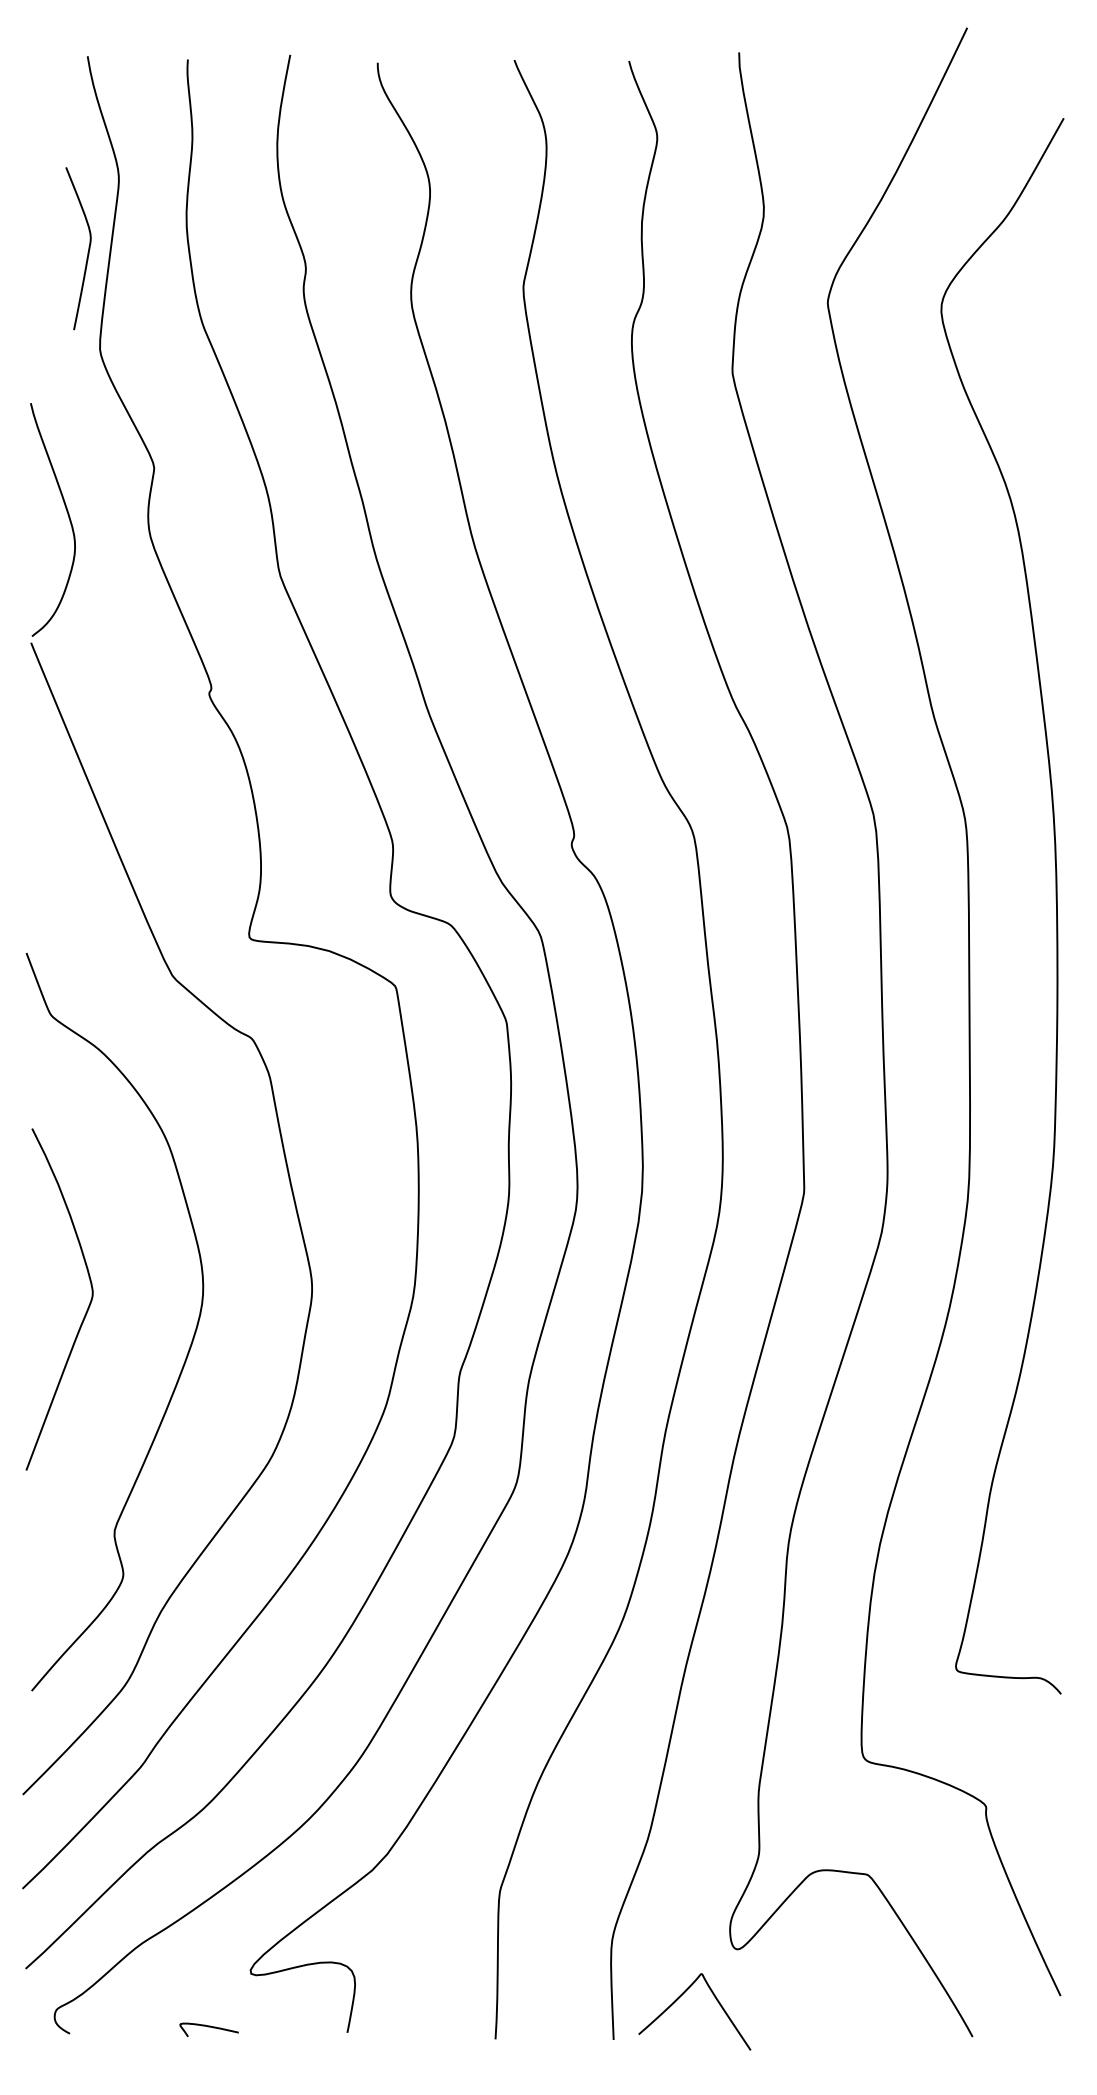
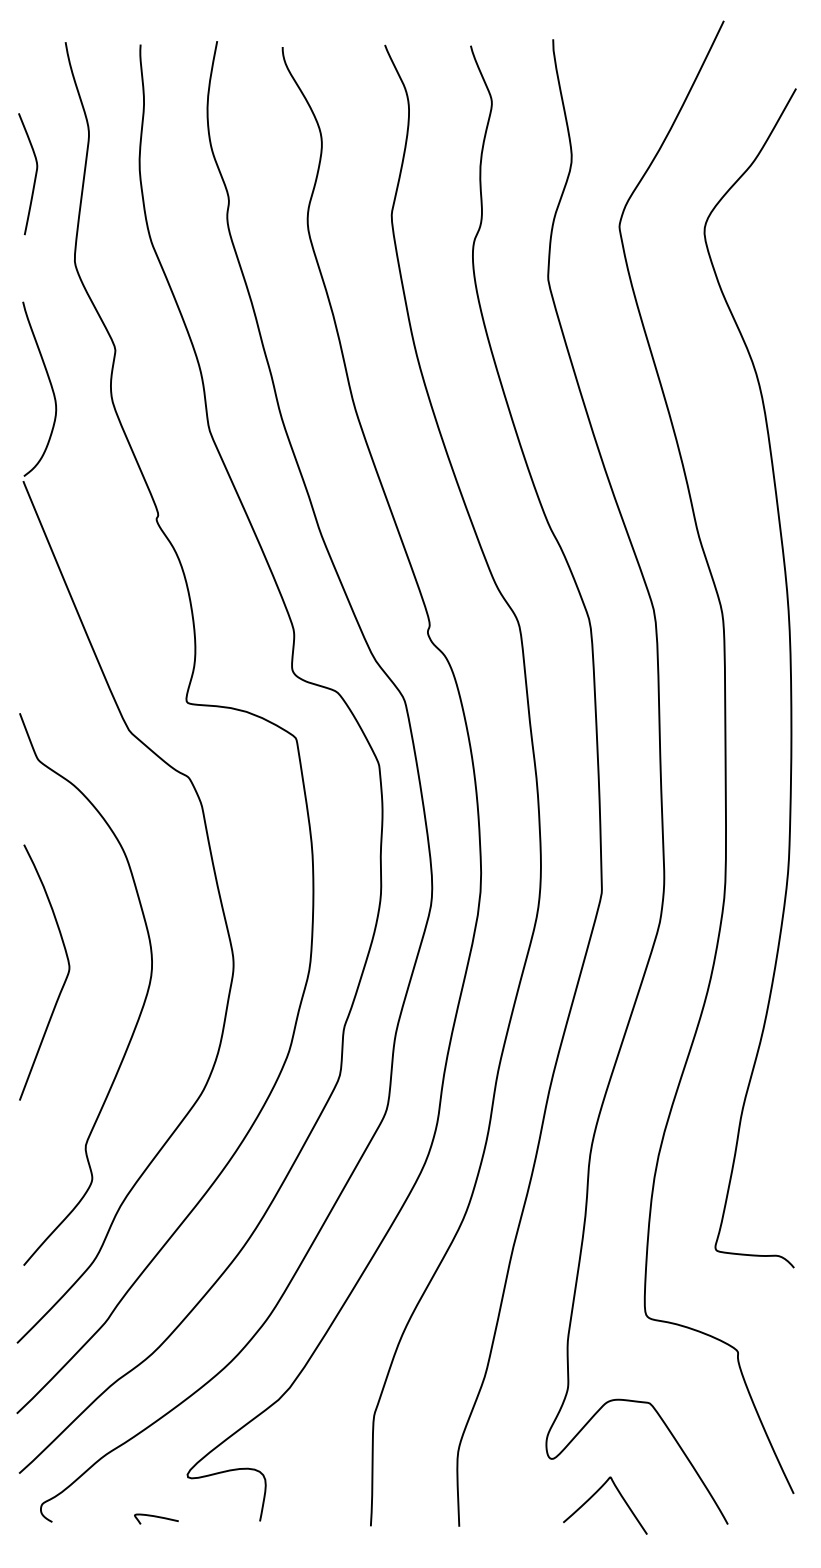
curve: (87, 252) -> (34, 177), moved
curve: (680, 1997) -> (594, 1494), moved

